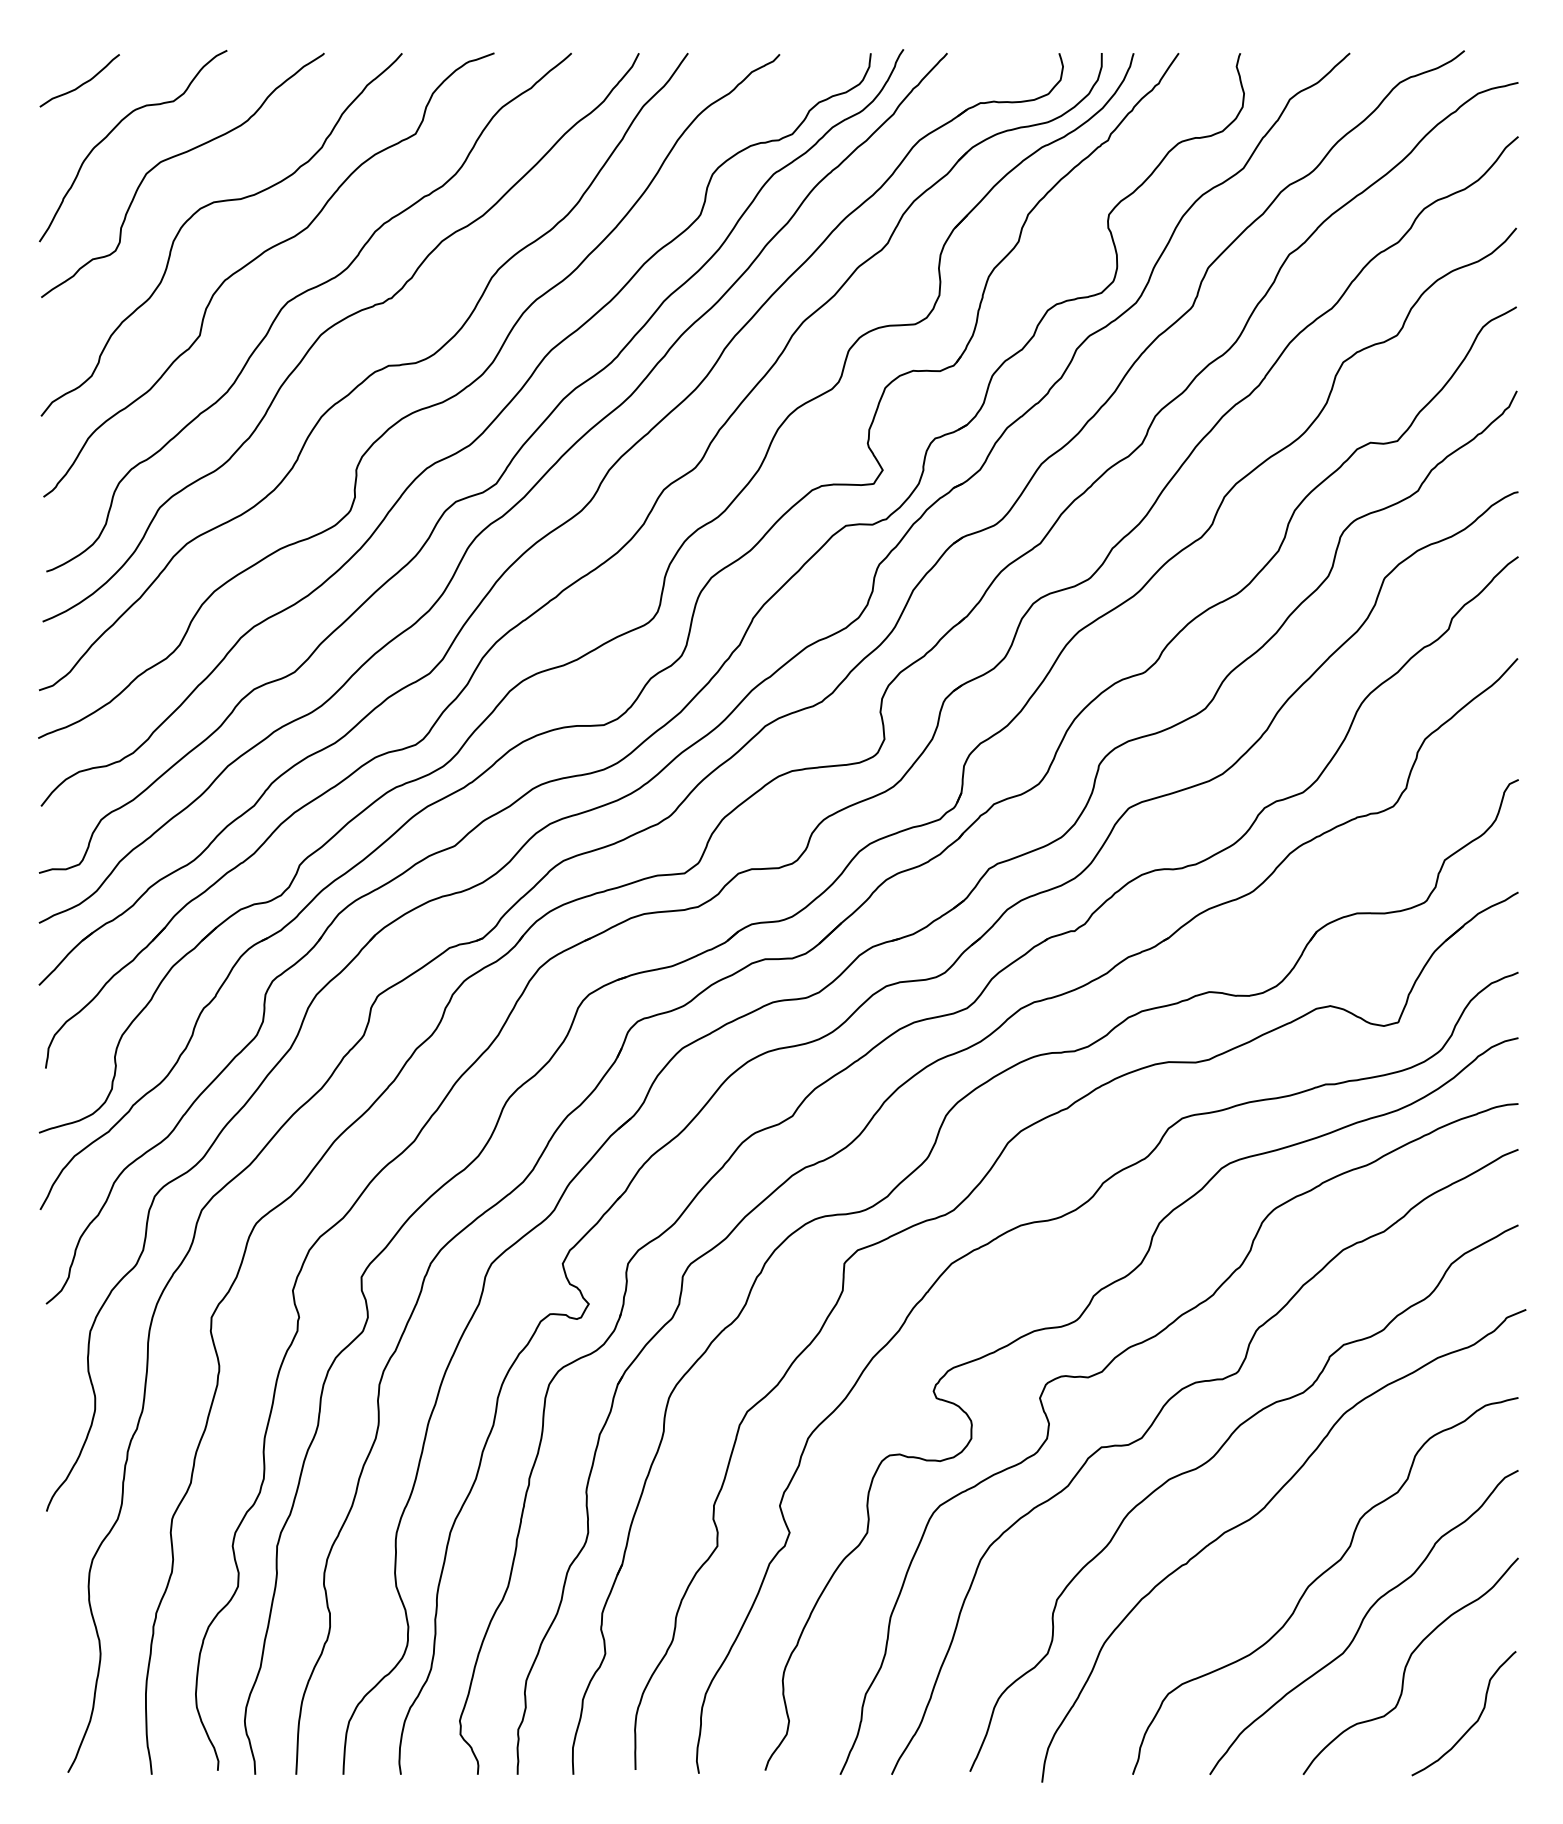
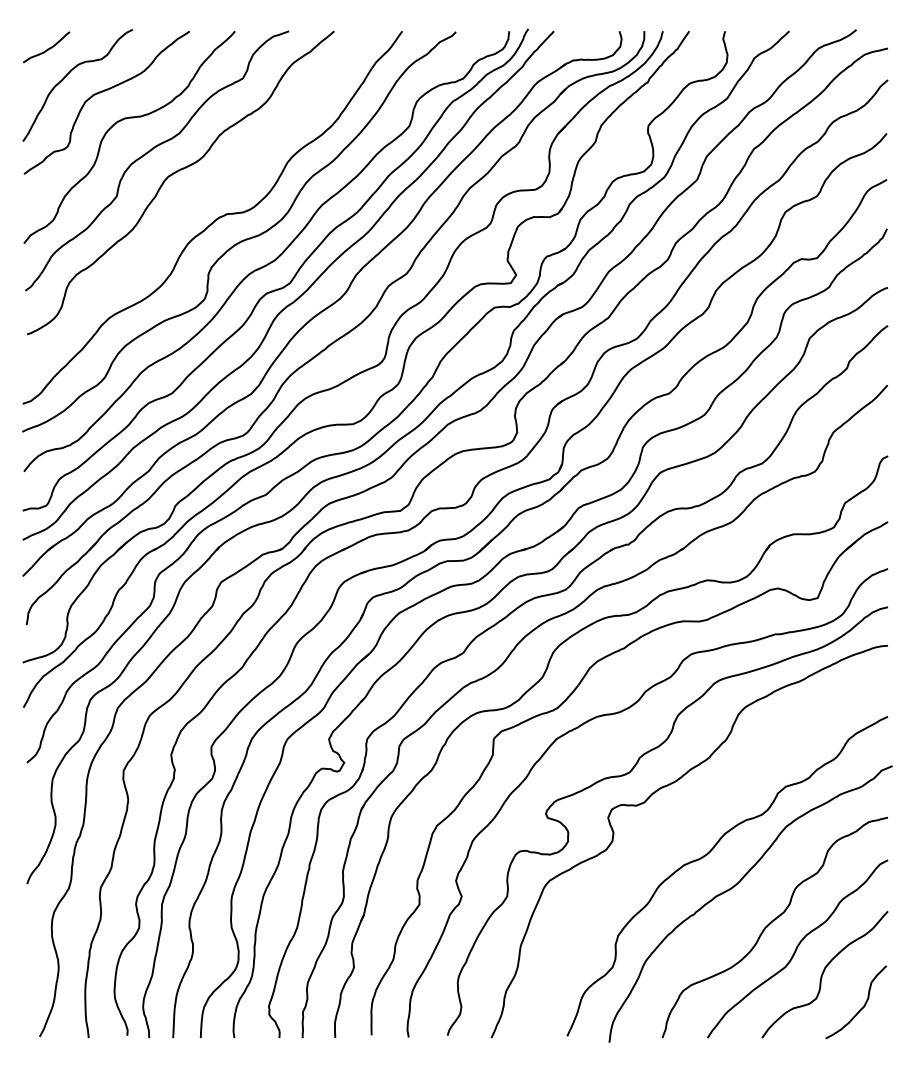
curve: (334, 327) -> (195, 191), removed
curve: (1151, 1428) -> (673, 835), removed

